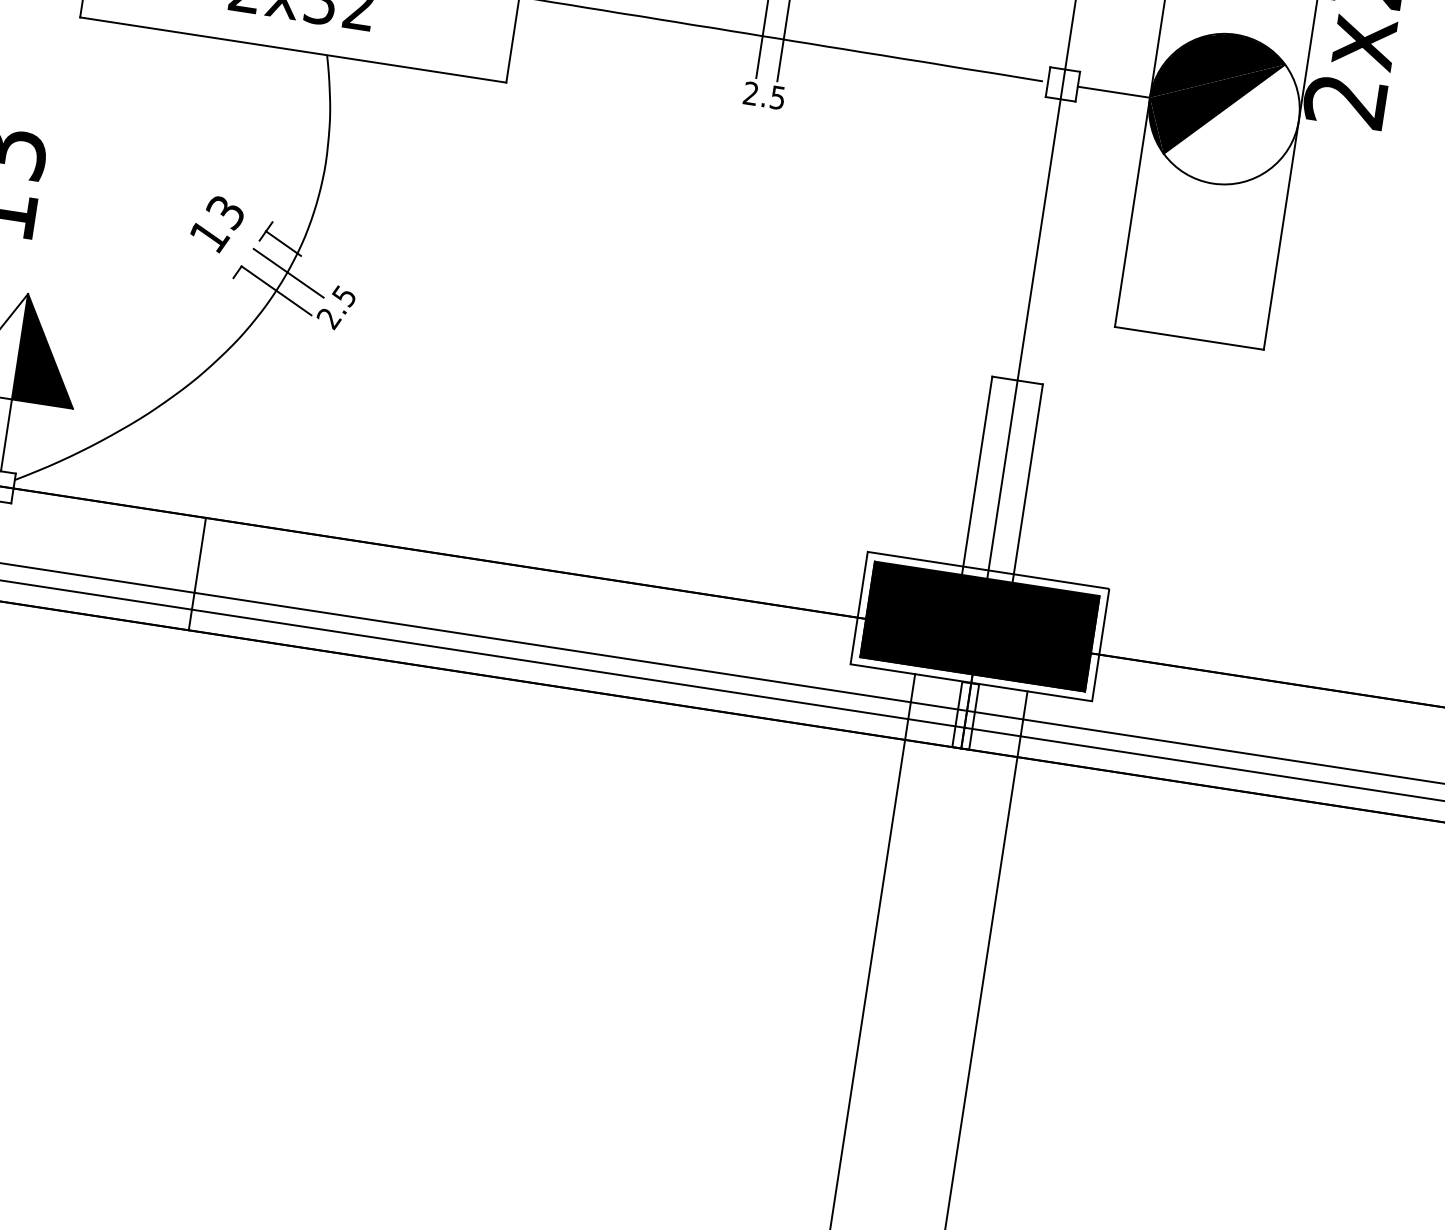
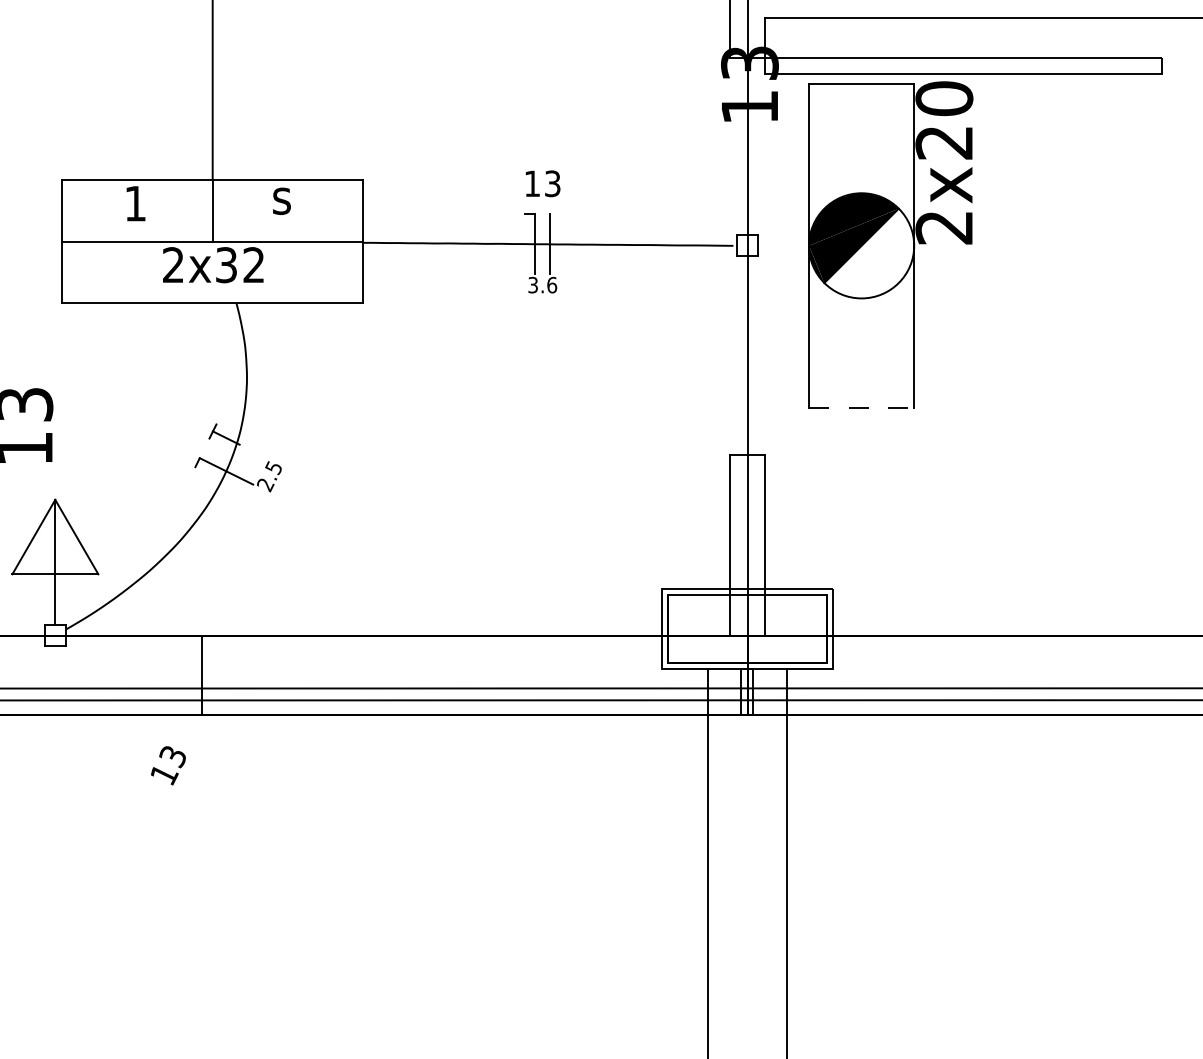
line: (1113, 91) -> (783, 245), removed
text: (764, 94) -> (542, 284), 2.5 -> 3.6
text: (217, 223) -> (168, 765), moved
line: (288, 272) -> (232, 457), removed
line: (1189, 337) -> (861, 407), solid -> dashed
fill: (50, 350) -> (76, 536), removed
fill: (980, 626) -> (747, 628), removed

